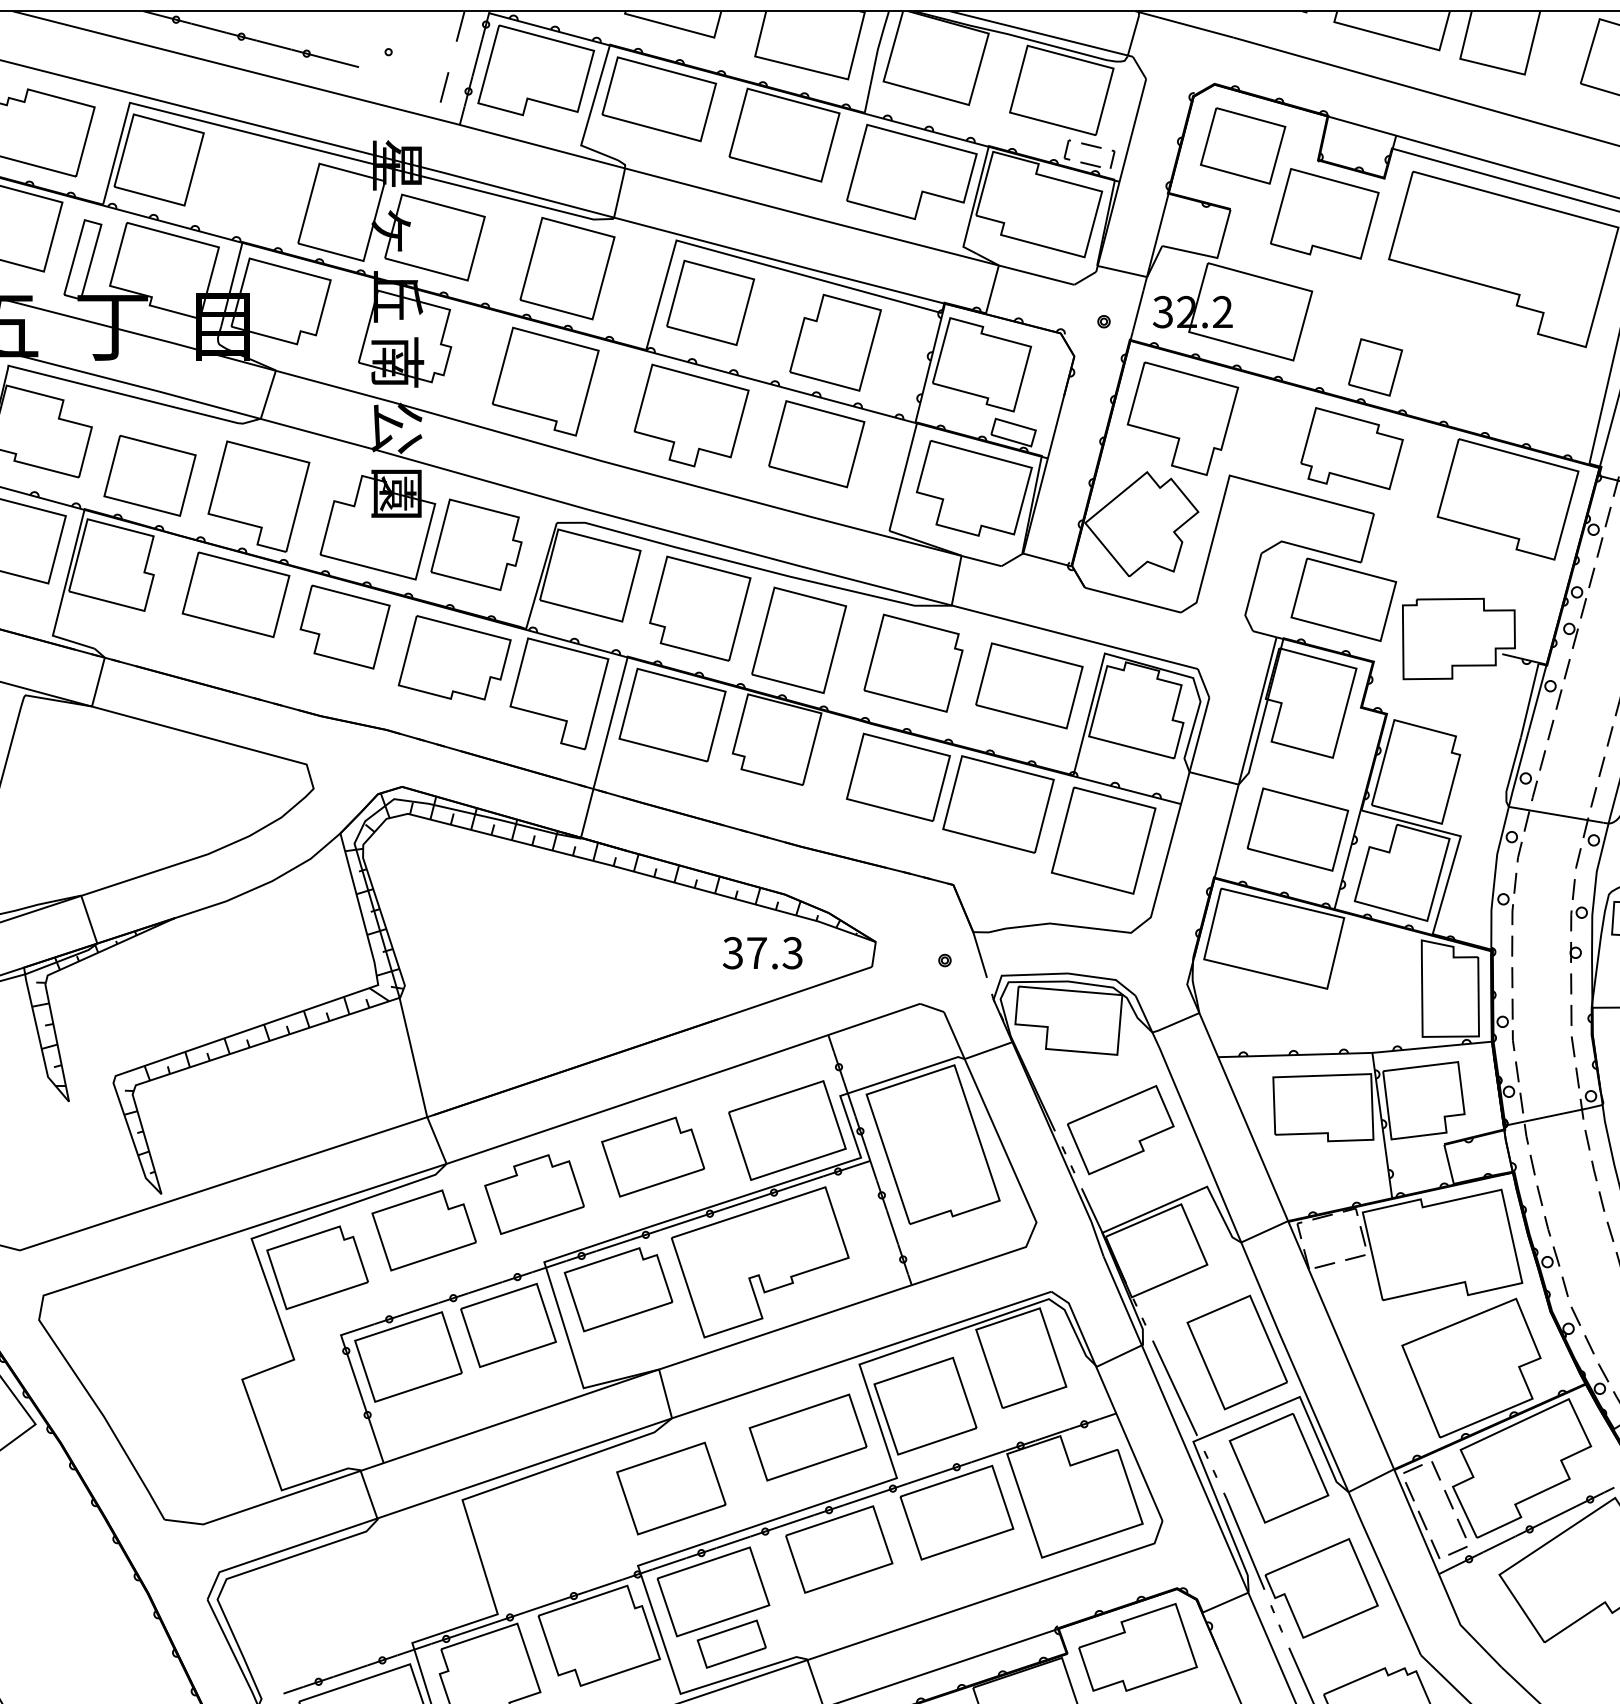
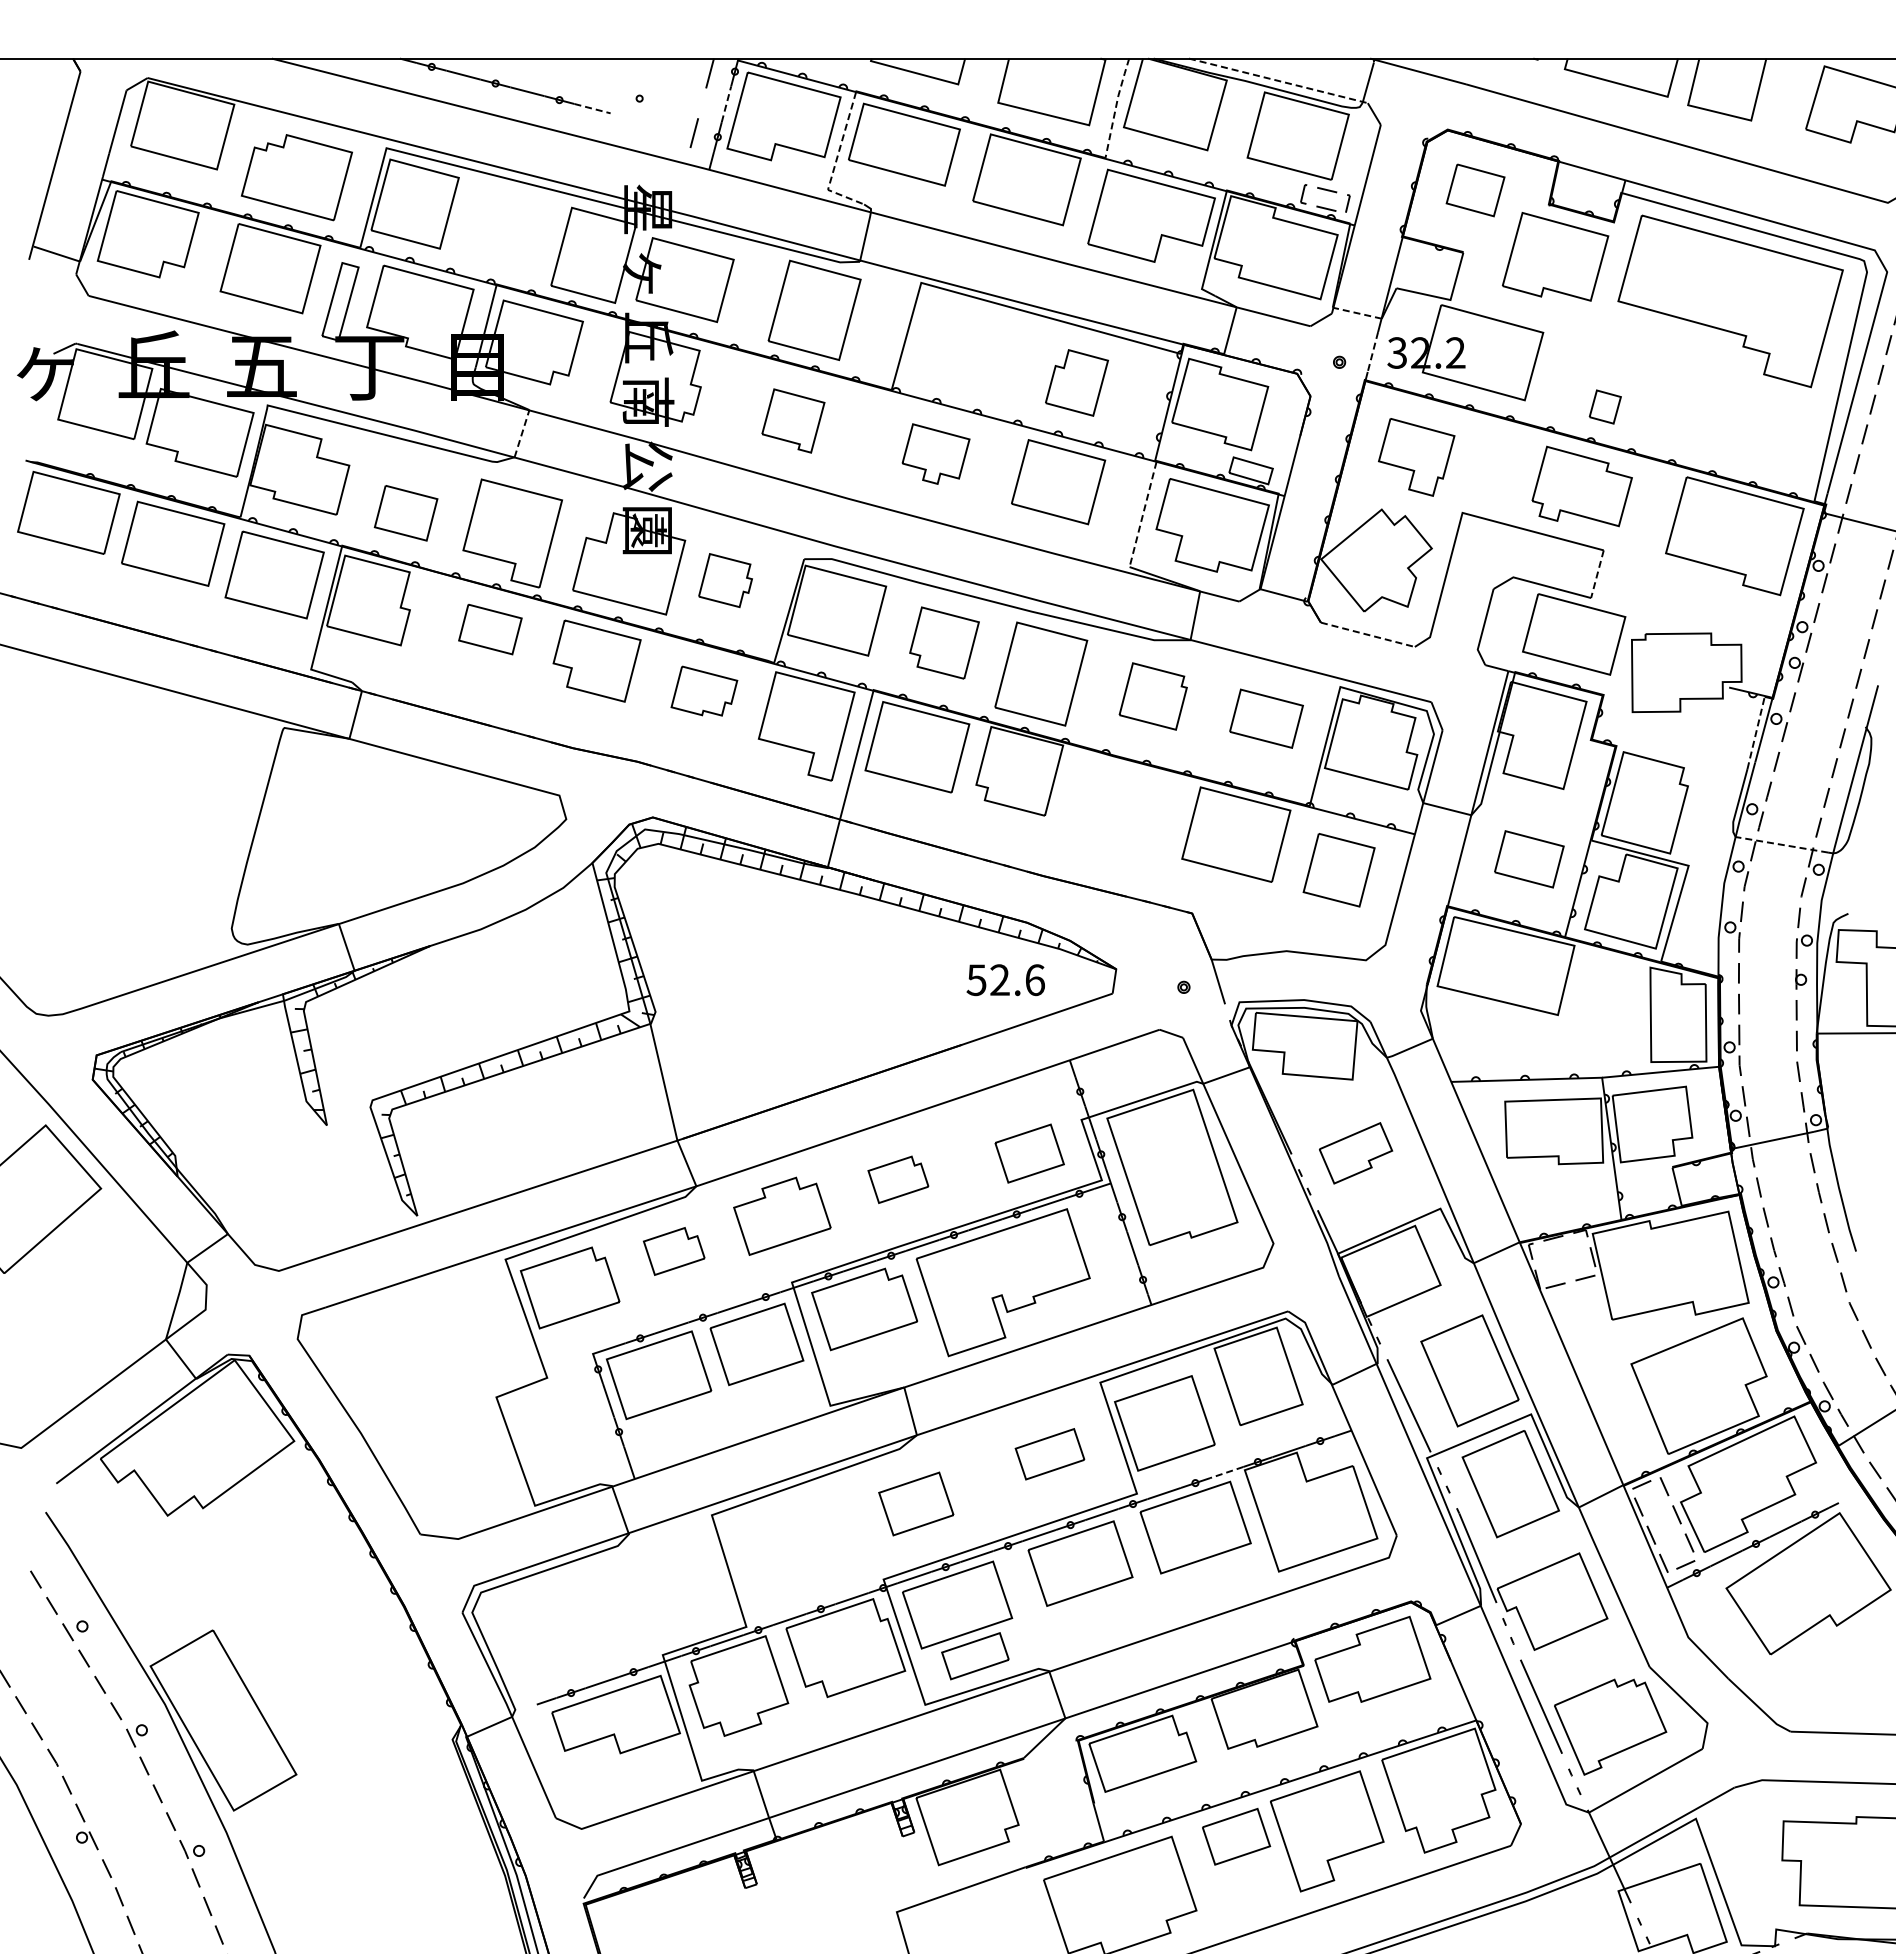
line: (1042, 34) -> (1279, 81), solid -> dashed
line: (477, 57) -> (726, 103), solid -> dashed
line: (875, 61) -> (1115, 107), solid -> dashed
line: (340, 62) -> (592, 108), solid -> dashed
line: (589, 115) -> (836, 160), solid -> dashed
part: (1242, 146) -> (1475, 190), size x0.7
line: (1121, 271) -> (1356, 313), solid -> dashed
part: (710, 302) -> (954, 343), removed
line: (1137, 311) -> (1372, 352), solid -> dashed
part: (835, 342) -> (1076, 382), size x0.7
part: (1375, 366) -> (1605, 406), size x0.6
part: (545, 381) -> (793, 420), size x0.6
line: (268, 393) -> (522, 432), solid -> dashed
part: (691, 414) -> (935, 453), size x0.6
part: (1182, 418) -> (1416, 457), size x0.7
part: (149, 476) -> (405, 513), size x0.7
line: (902, 477) -> (1142, 514), solid -> dashed
line: (1367, 538) -> (1597, 574), solid -> dashed
part: (476, 544) -> (725, 580), size x0.6
part: (236, 594) -> (490, 629), size x0.6
line: (1132, 599) -> (1367, 634), solid -> dashed
part: (700, 608) -> (944, 642), size x0.7
part: (454, 657) -> (704, 690), size x0.6
part: (913, 663) -> (1153, 696), size x0.7
part: (1029, 685) -> (1266, 718), size x0.7
line: (1530, 700) -> (1756, 732), solid -> dashed
part: (898, 776) -> (1138, 807), removed
line: (1555, 814) -> (1781, 844), solid -> dashed
part: (1298, 829) -> (1529, 859), size x0.7
part: (1102, 841) -> (1338, 870), size x0.7
text: (762, 953) -> (1005, 980), 37.3 -> 52.6
part: (787, 1130) -> (1029, 1153), size x0.6
part: (1120, 1130) -> (1355, 1153), size x0.7
part: (653, 1156) -> (898, 1179), size x0.6
part: (423, 1230) -> (673, 1251), size x0.6
part: (807, 1437) -> (1049, 1454), size x0.6
line: (988, 1456) -> (1226, 1472), solid -> dashed
part: (671, 1488) -> (916, 1503), size x0.7

